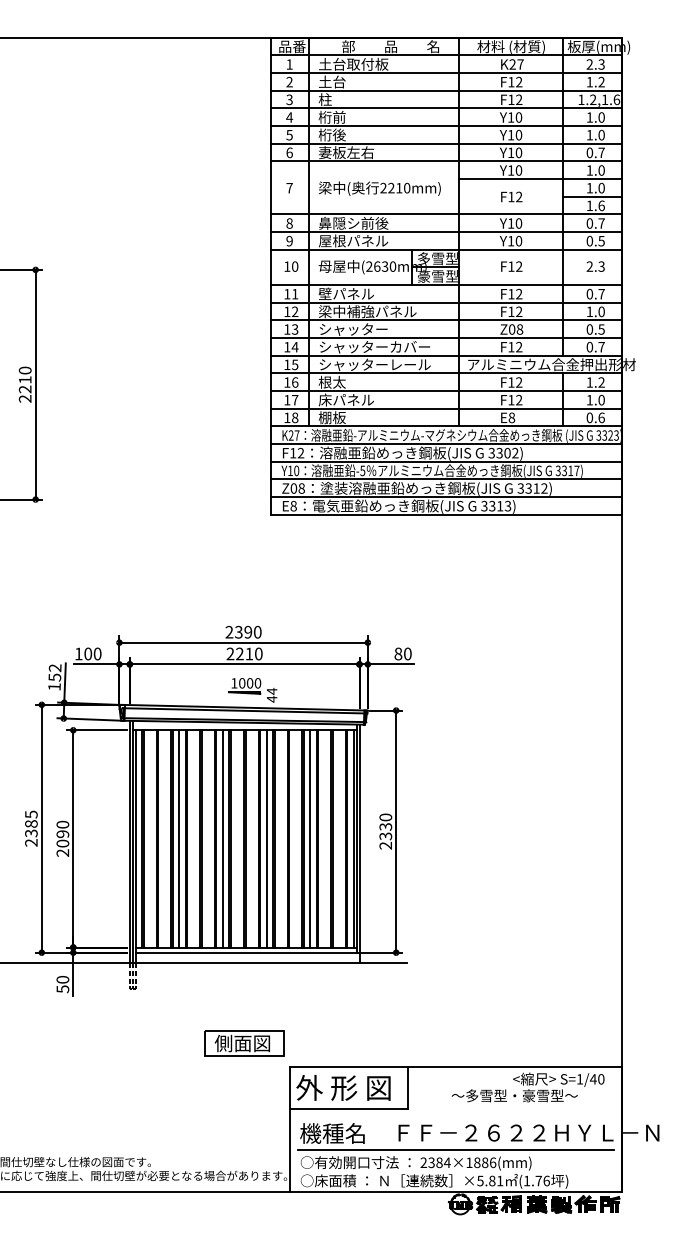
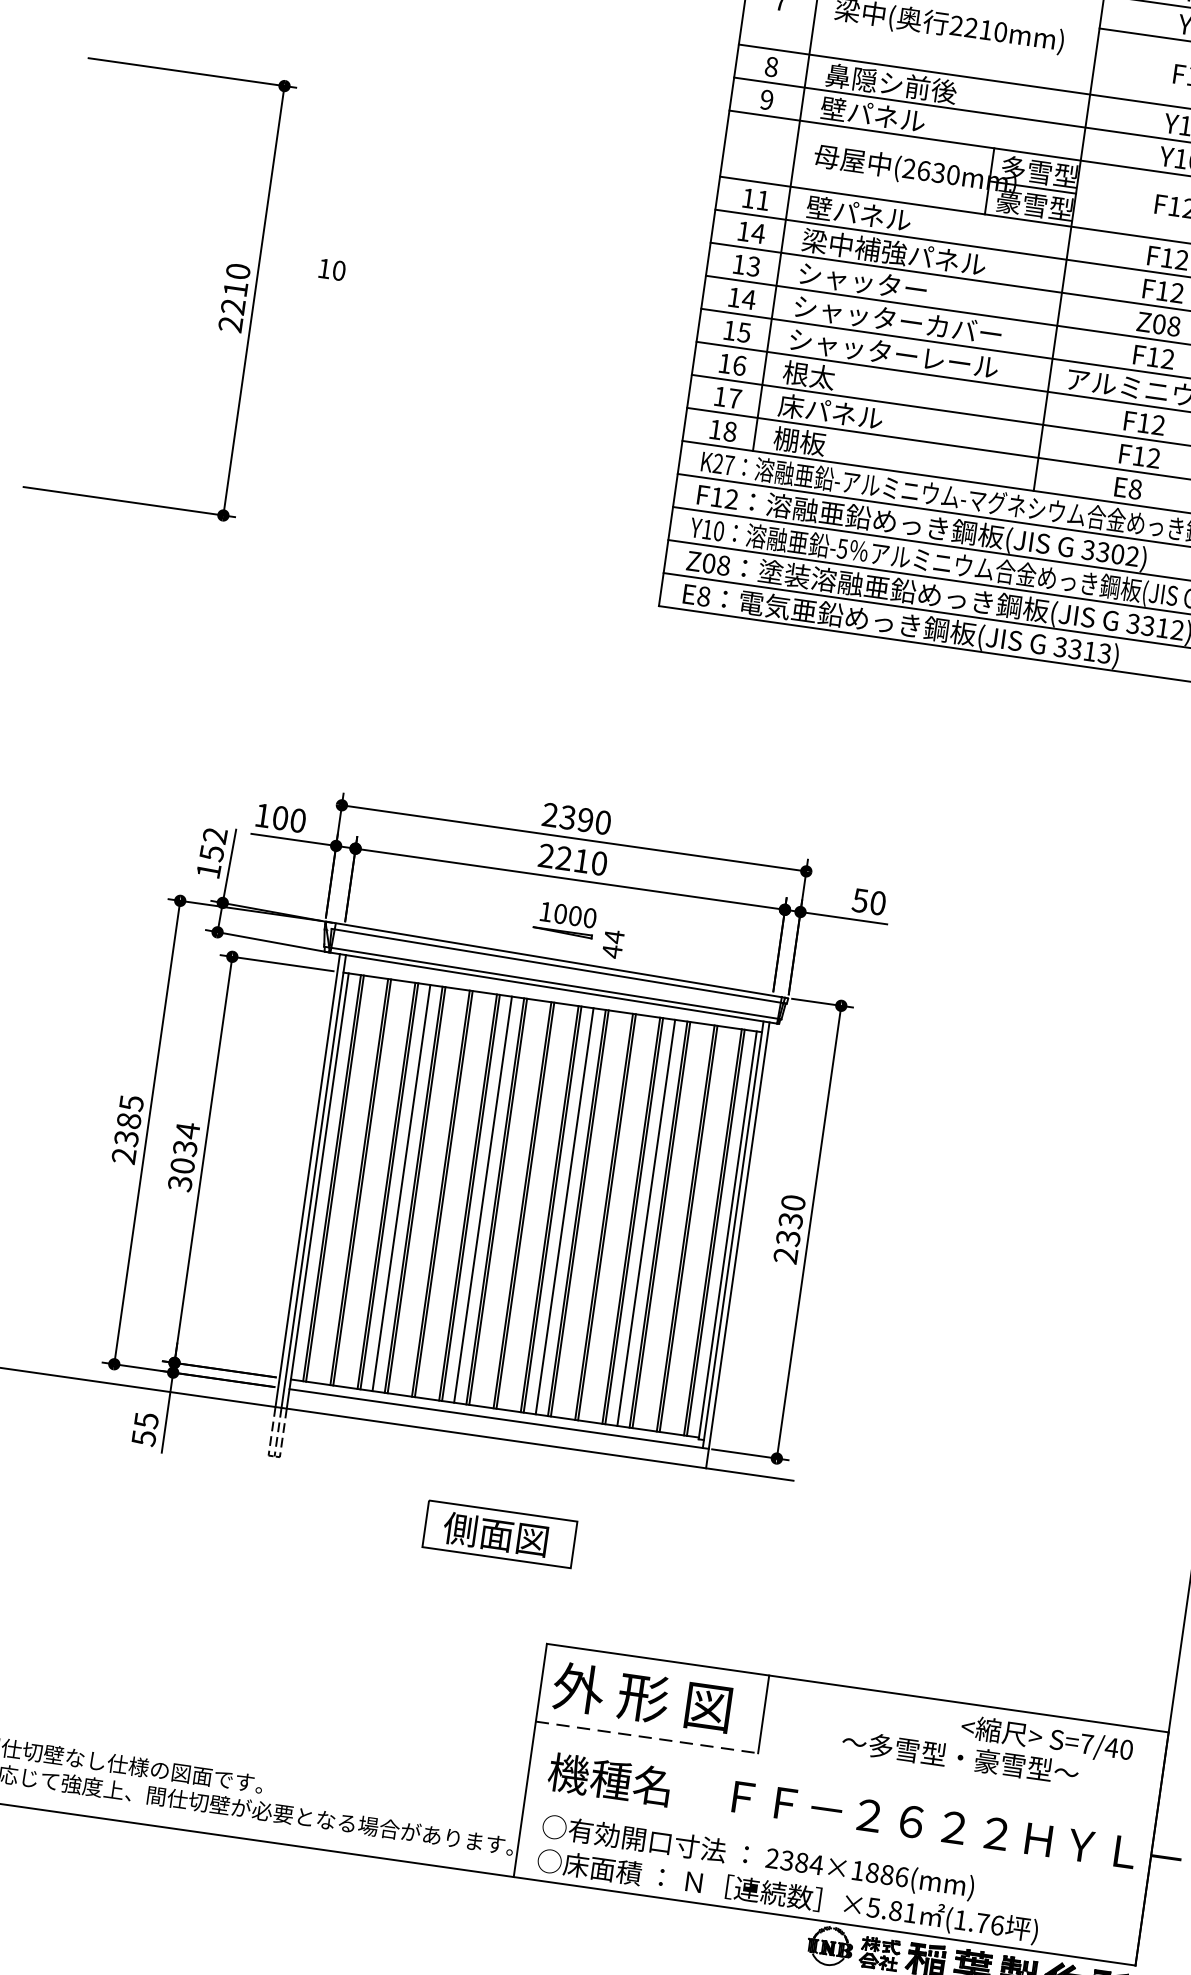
text: (353, 240) -> (886, 115), 屋根パネル -> 壁パネル
text: (291, 266) -> (332, 269), moved
text: (294, 311) -> (757, 232), 12 -> 14
text: (398, 653) -> (860, 899), 80 -> 50
text: (62, 838) -> (183, 1156), 2090 -> 3034
text: (62, 979) -> (145, 1419), 50 -> 55
part: (244, 1043) -> (499, 1535), moved
text: (579, 1079) -> (1085, 1744), S=1/40 -> S=7/40
line: (349, 1108) -> (648, 1737), solid -> dashed
line: (455, 1150) -> (835, 1844), removed

